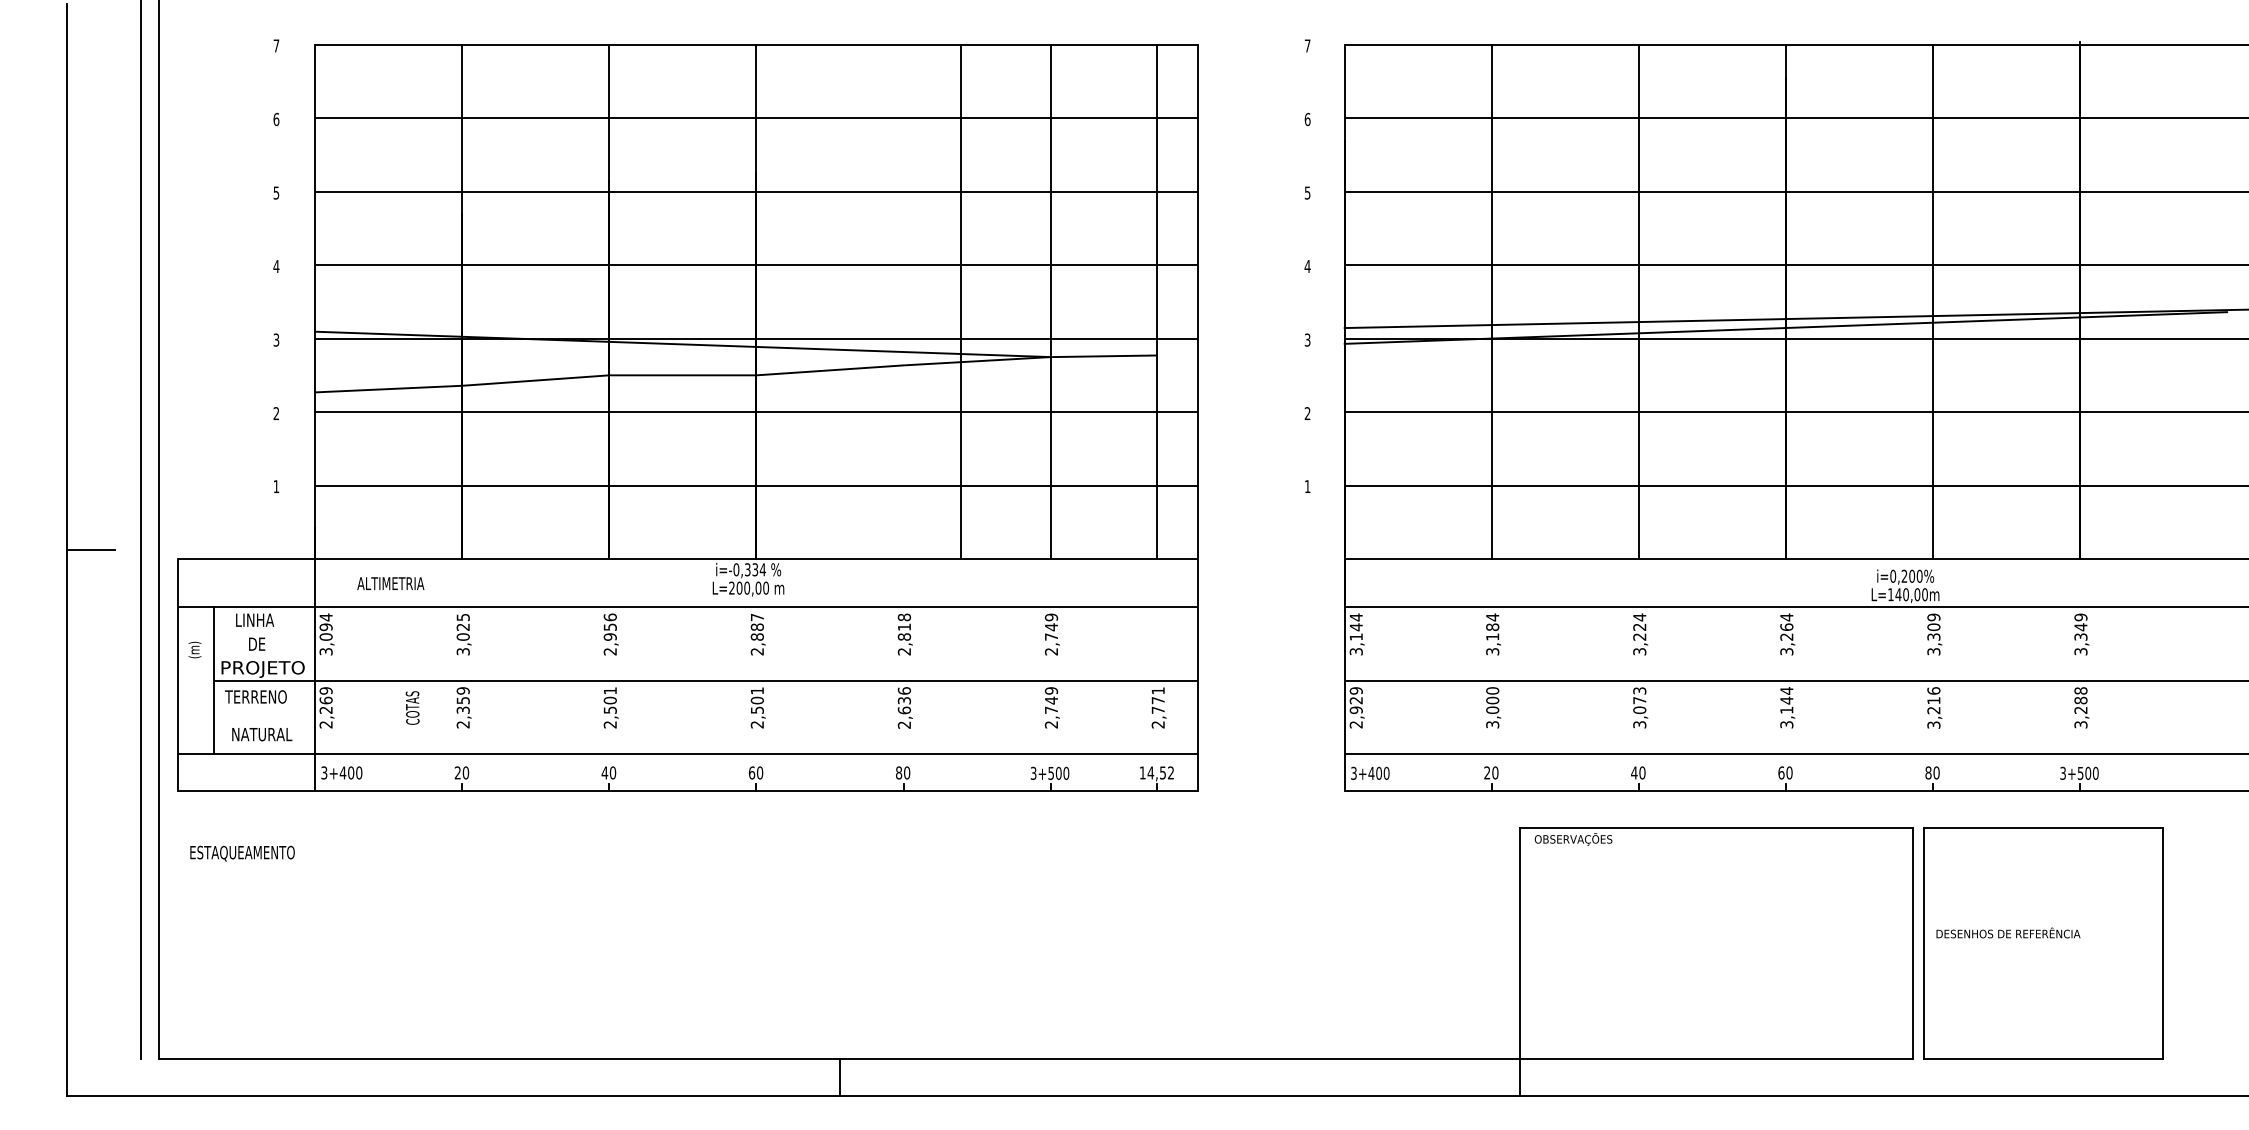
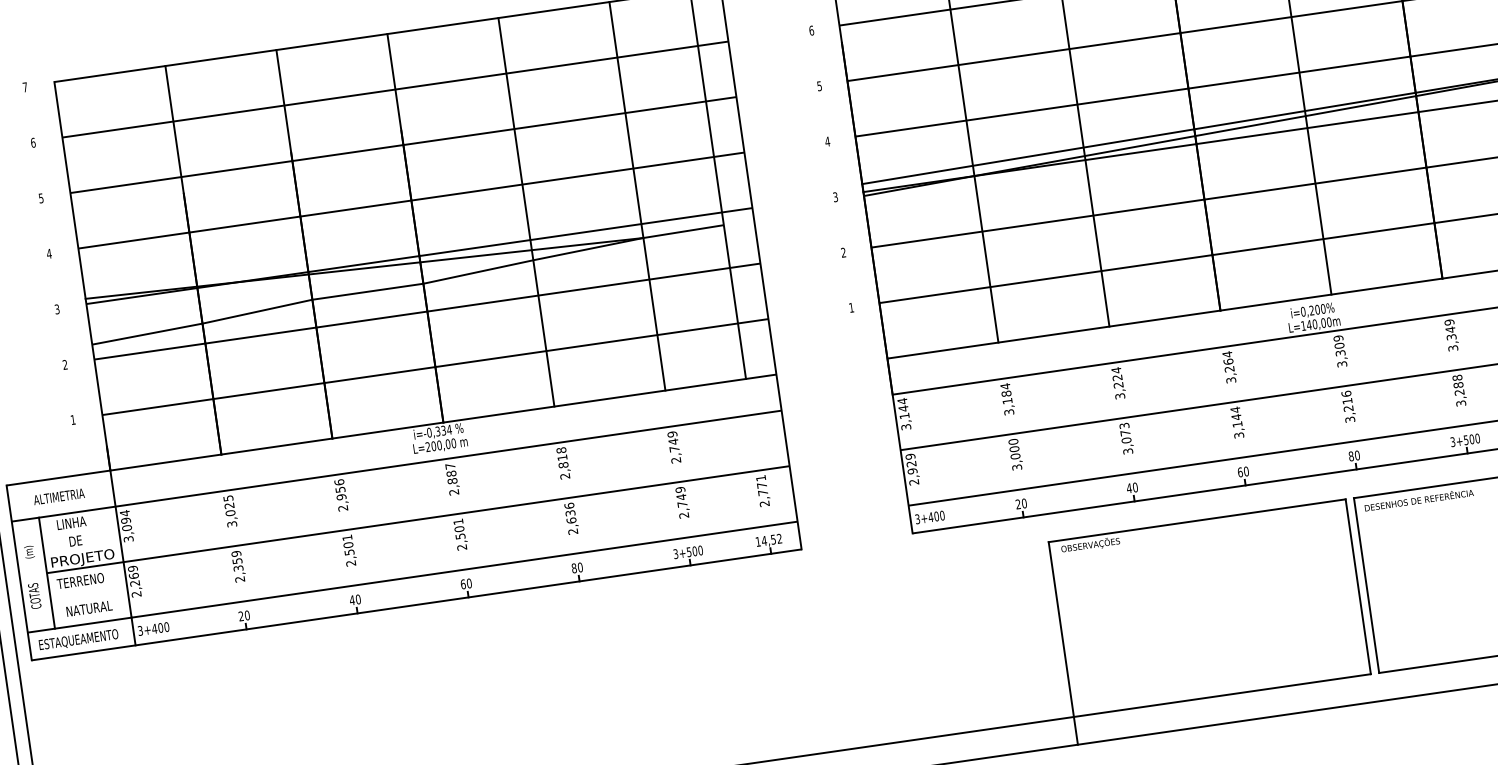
line: (960, 301) -> (526, 212), moved
text: (390, 583) -> (58, 496), moved
text: (412, 707) -> (34, 595), moved
text: (242, 853) -> (78, 640), moved
text: (2008, 932) -> (1419, 499), moved

